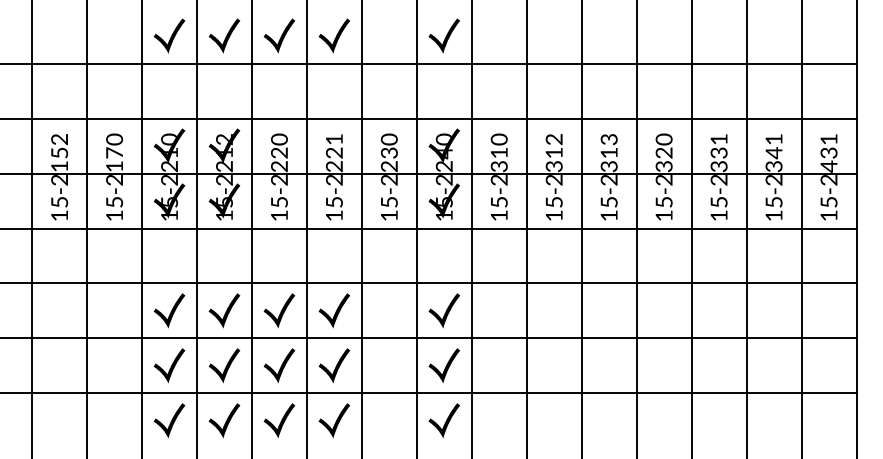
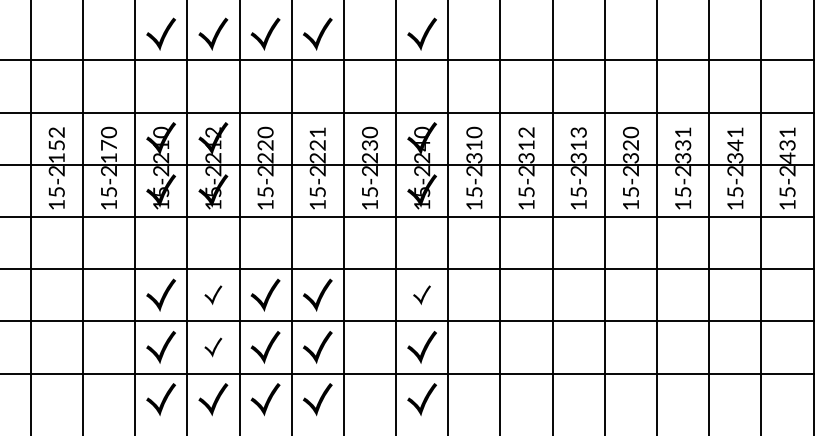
part: (224, 310) -> (213, 294), size x0.6
part: (443, 310) -> (421, 294), size x0.6
part: (224, 365) -> (213, 347), size x0.6

